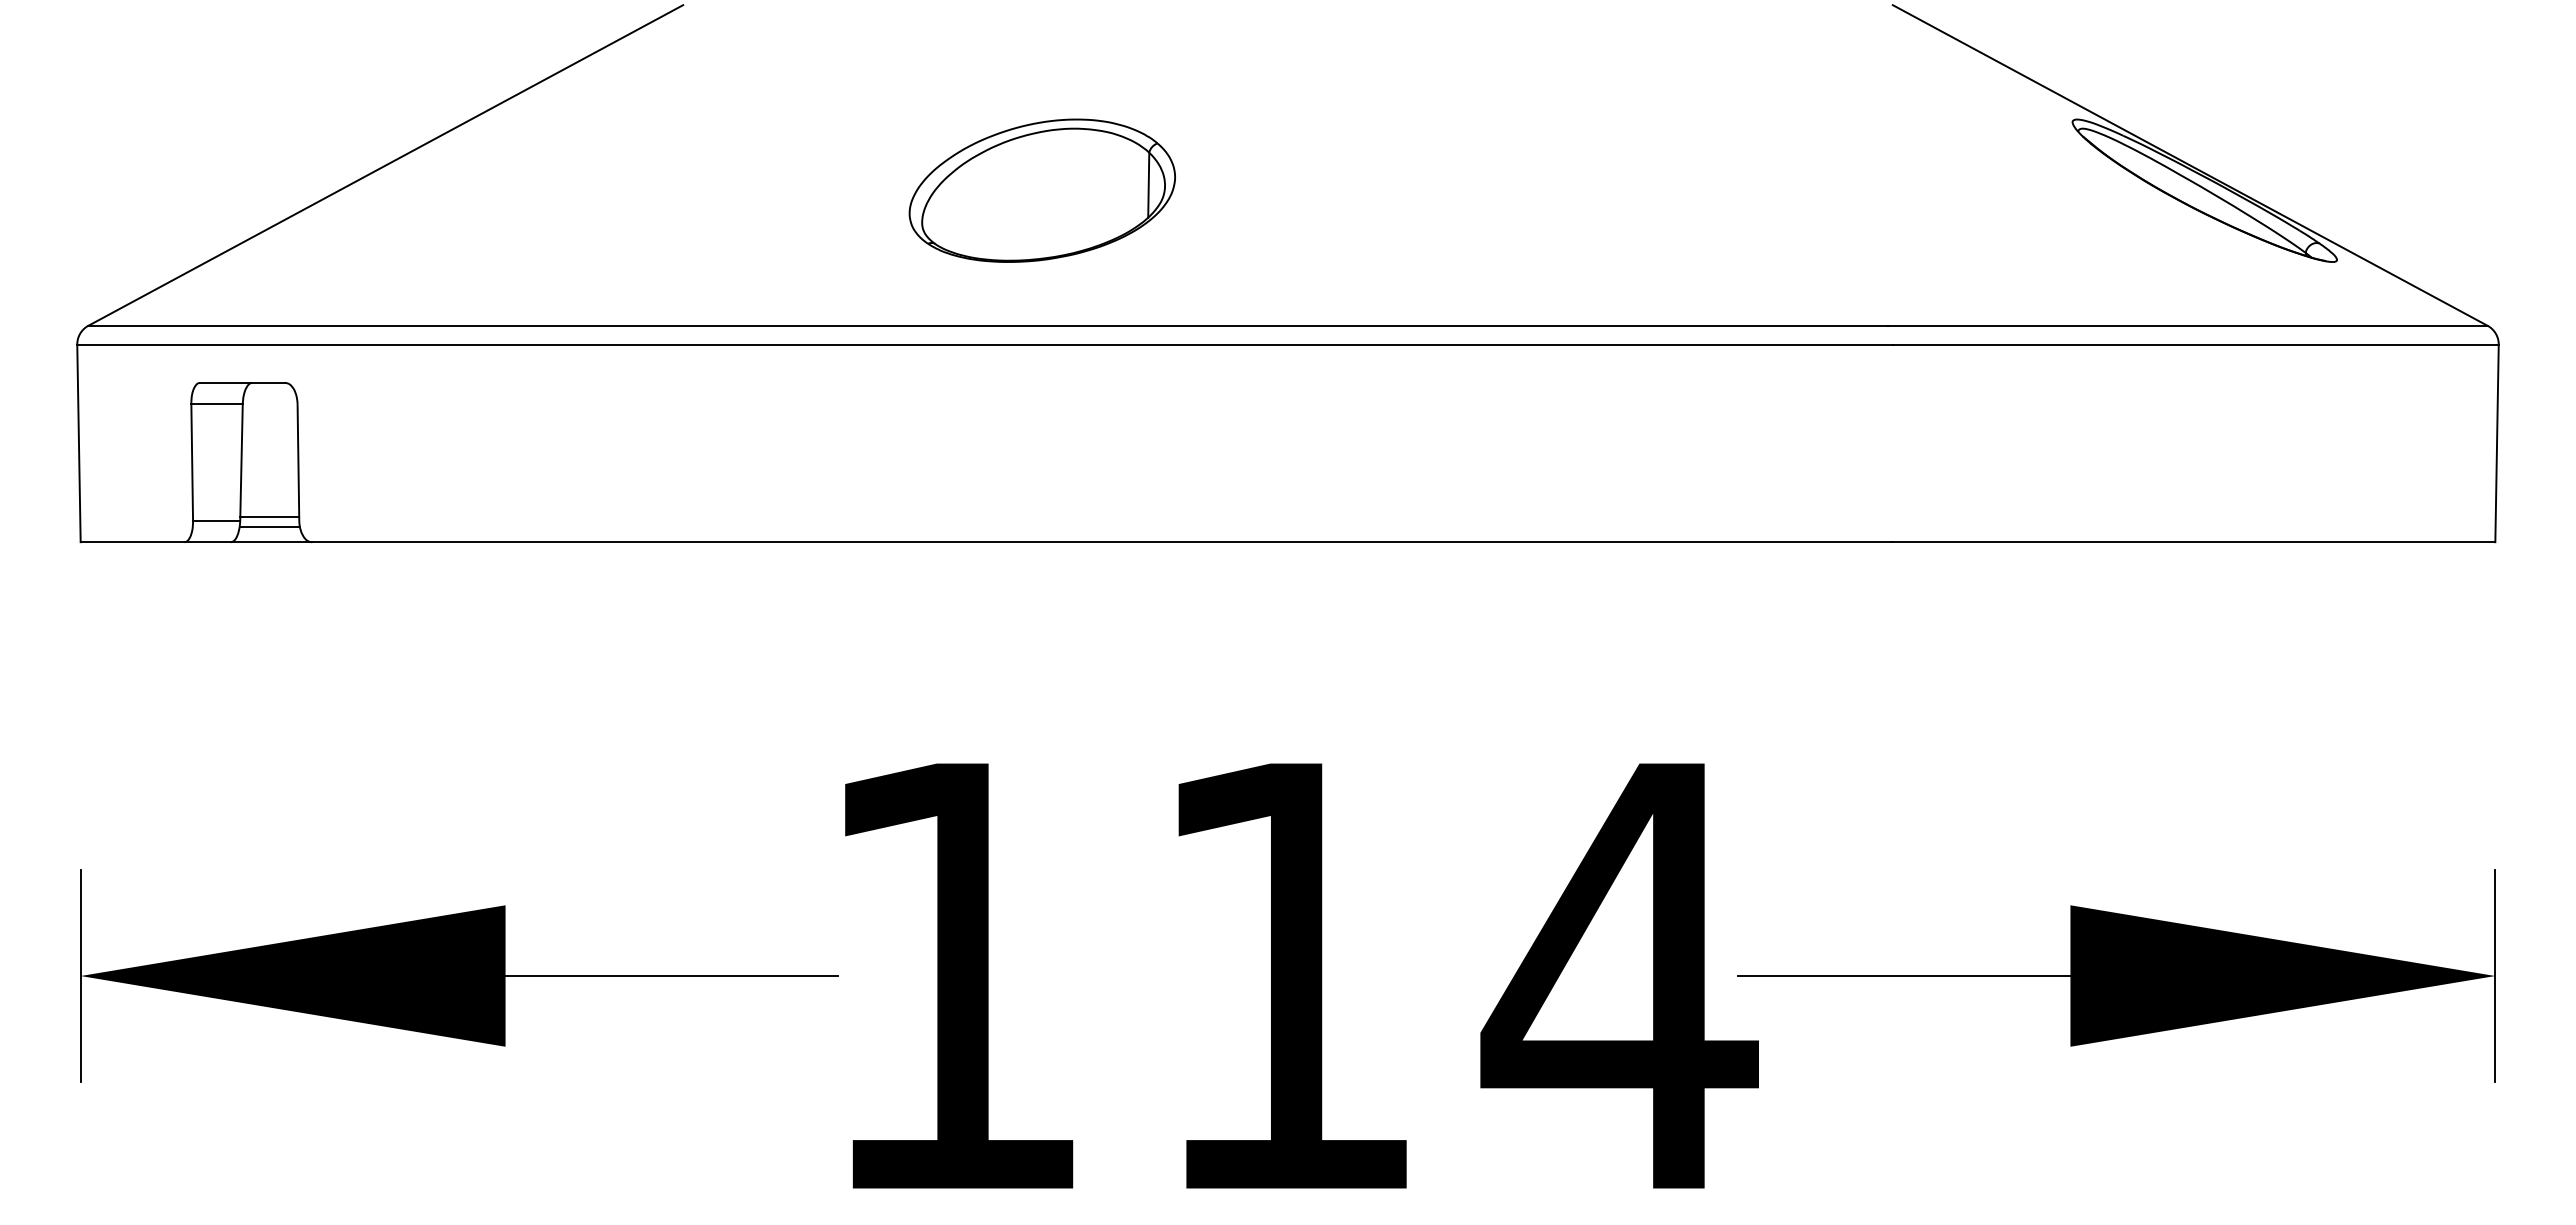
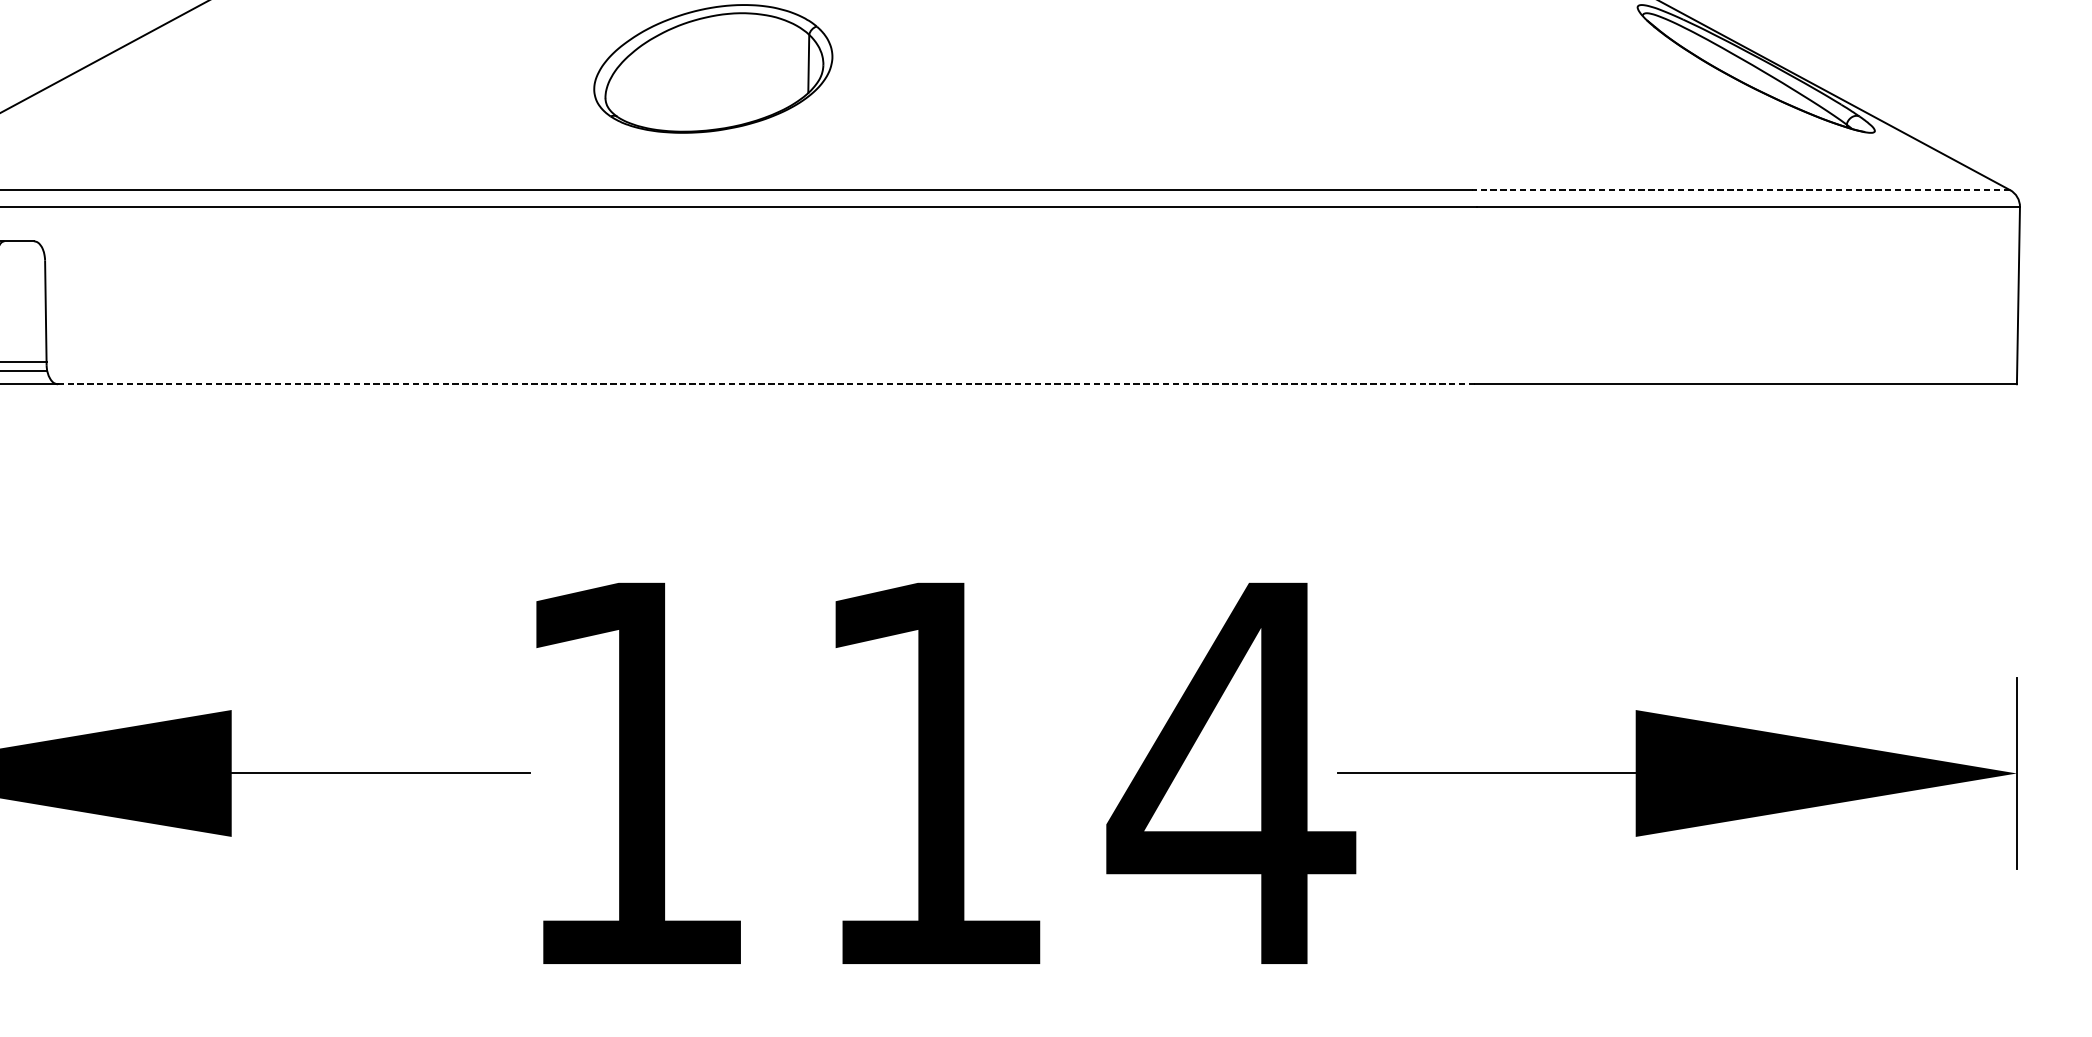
line: (2187, 325) -> (1740, 189), solid -> dashed
line: (1101, 542) -> (766, 384), solid -> dashed

